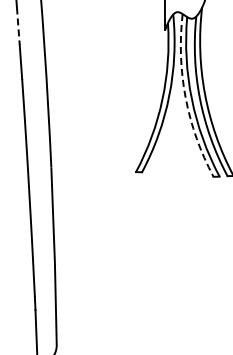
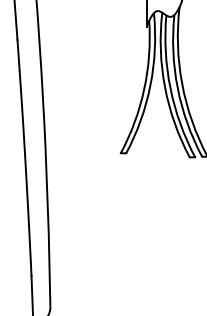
line: (18, 26) -> (16, 23), dashed -> solid
arc: (185, 97) -> (164, 86), dashed -> solid

